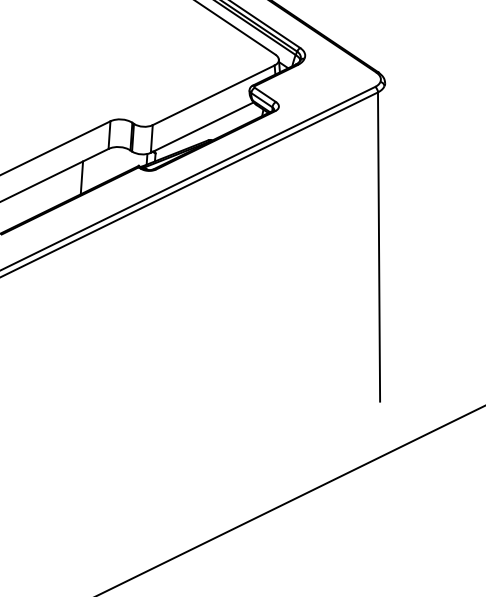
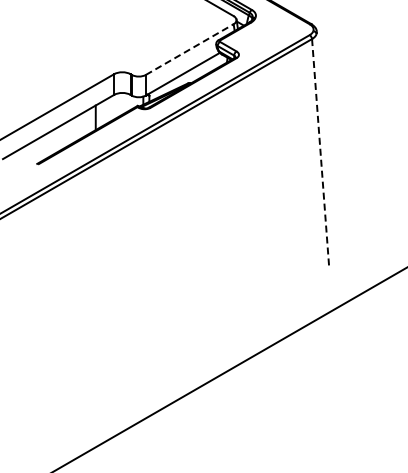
line: (213, 95) -> (189, 49), solid -> dashed
line: (378, 247) -> (320, 154), solid -> dashed

